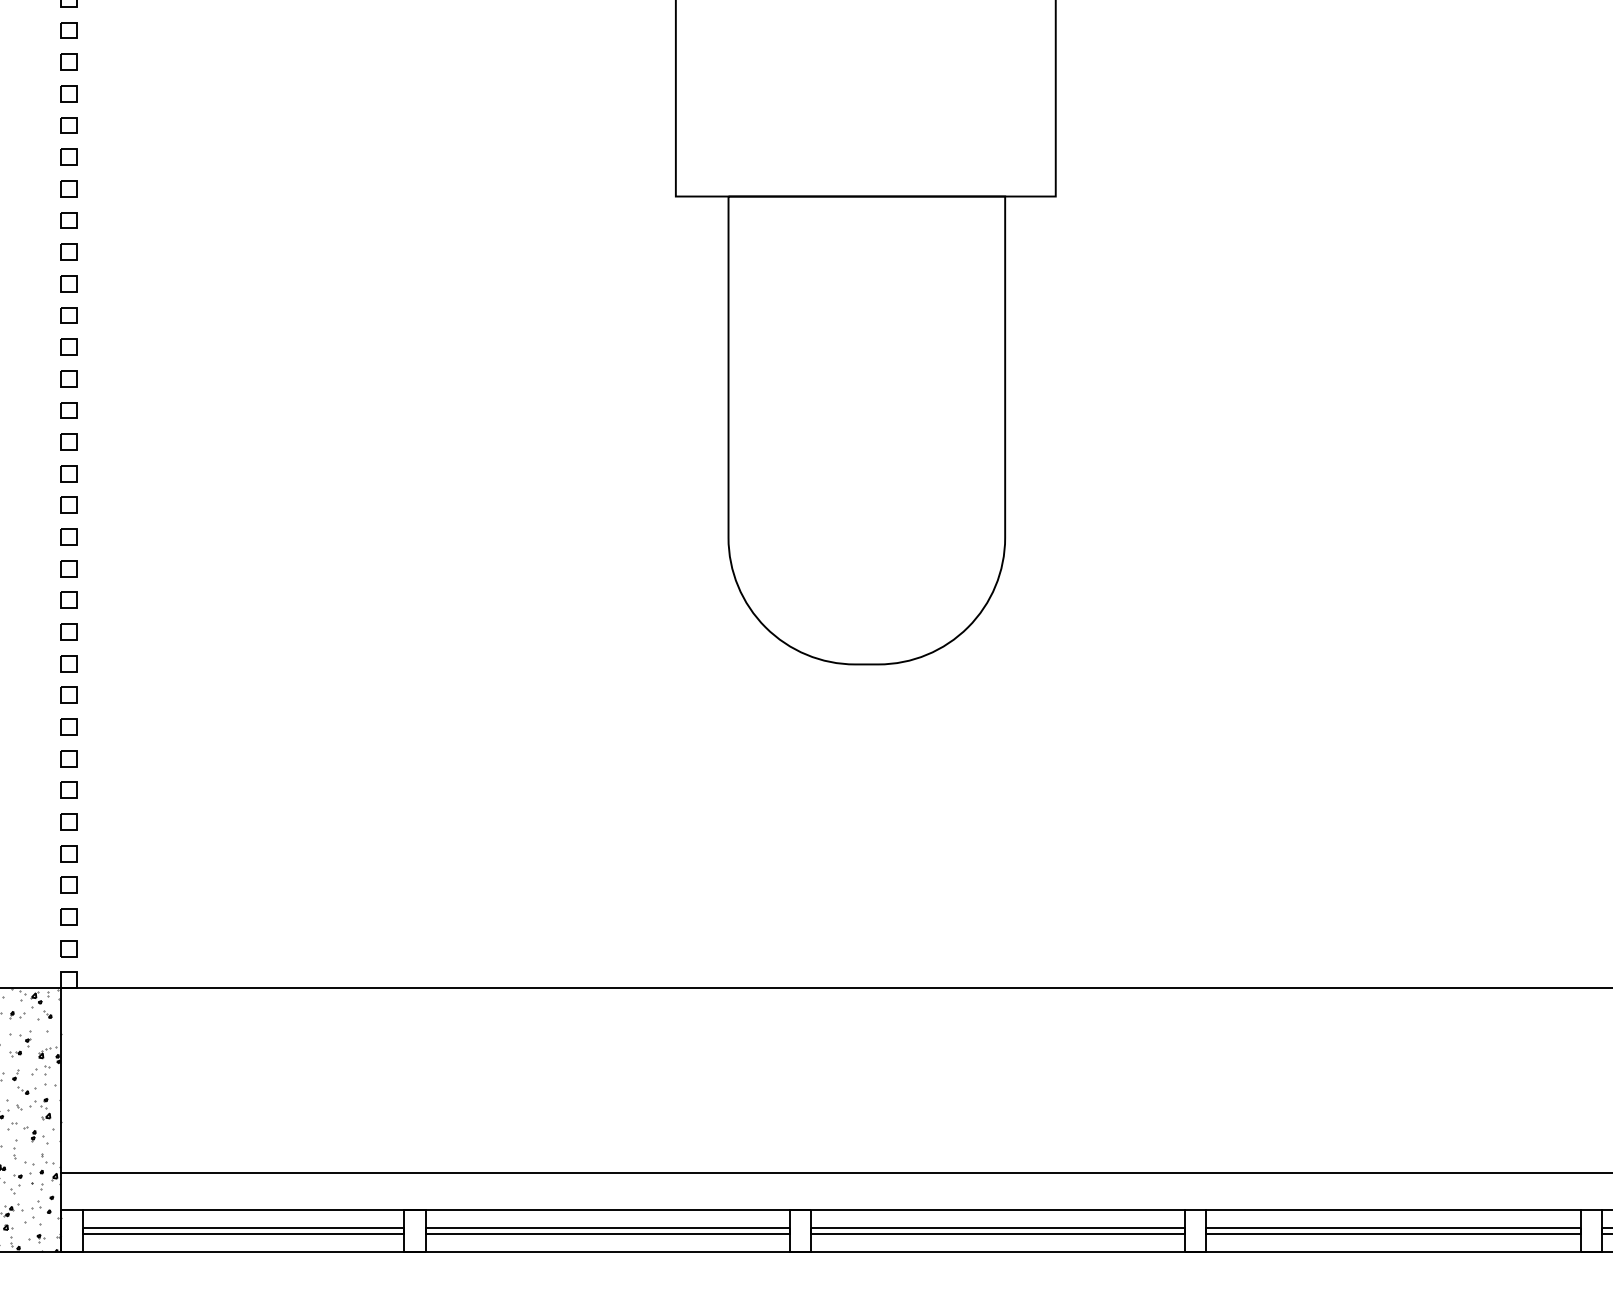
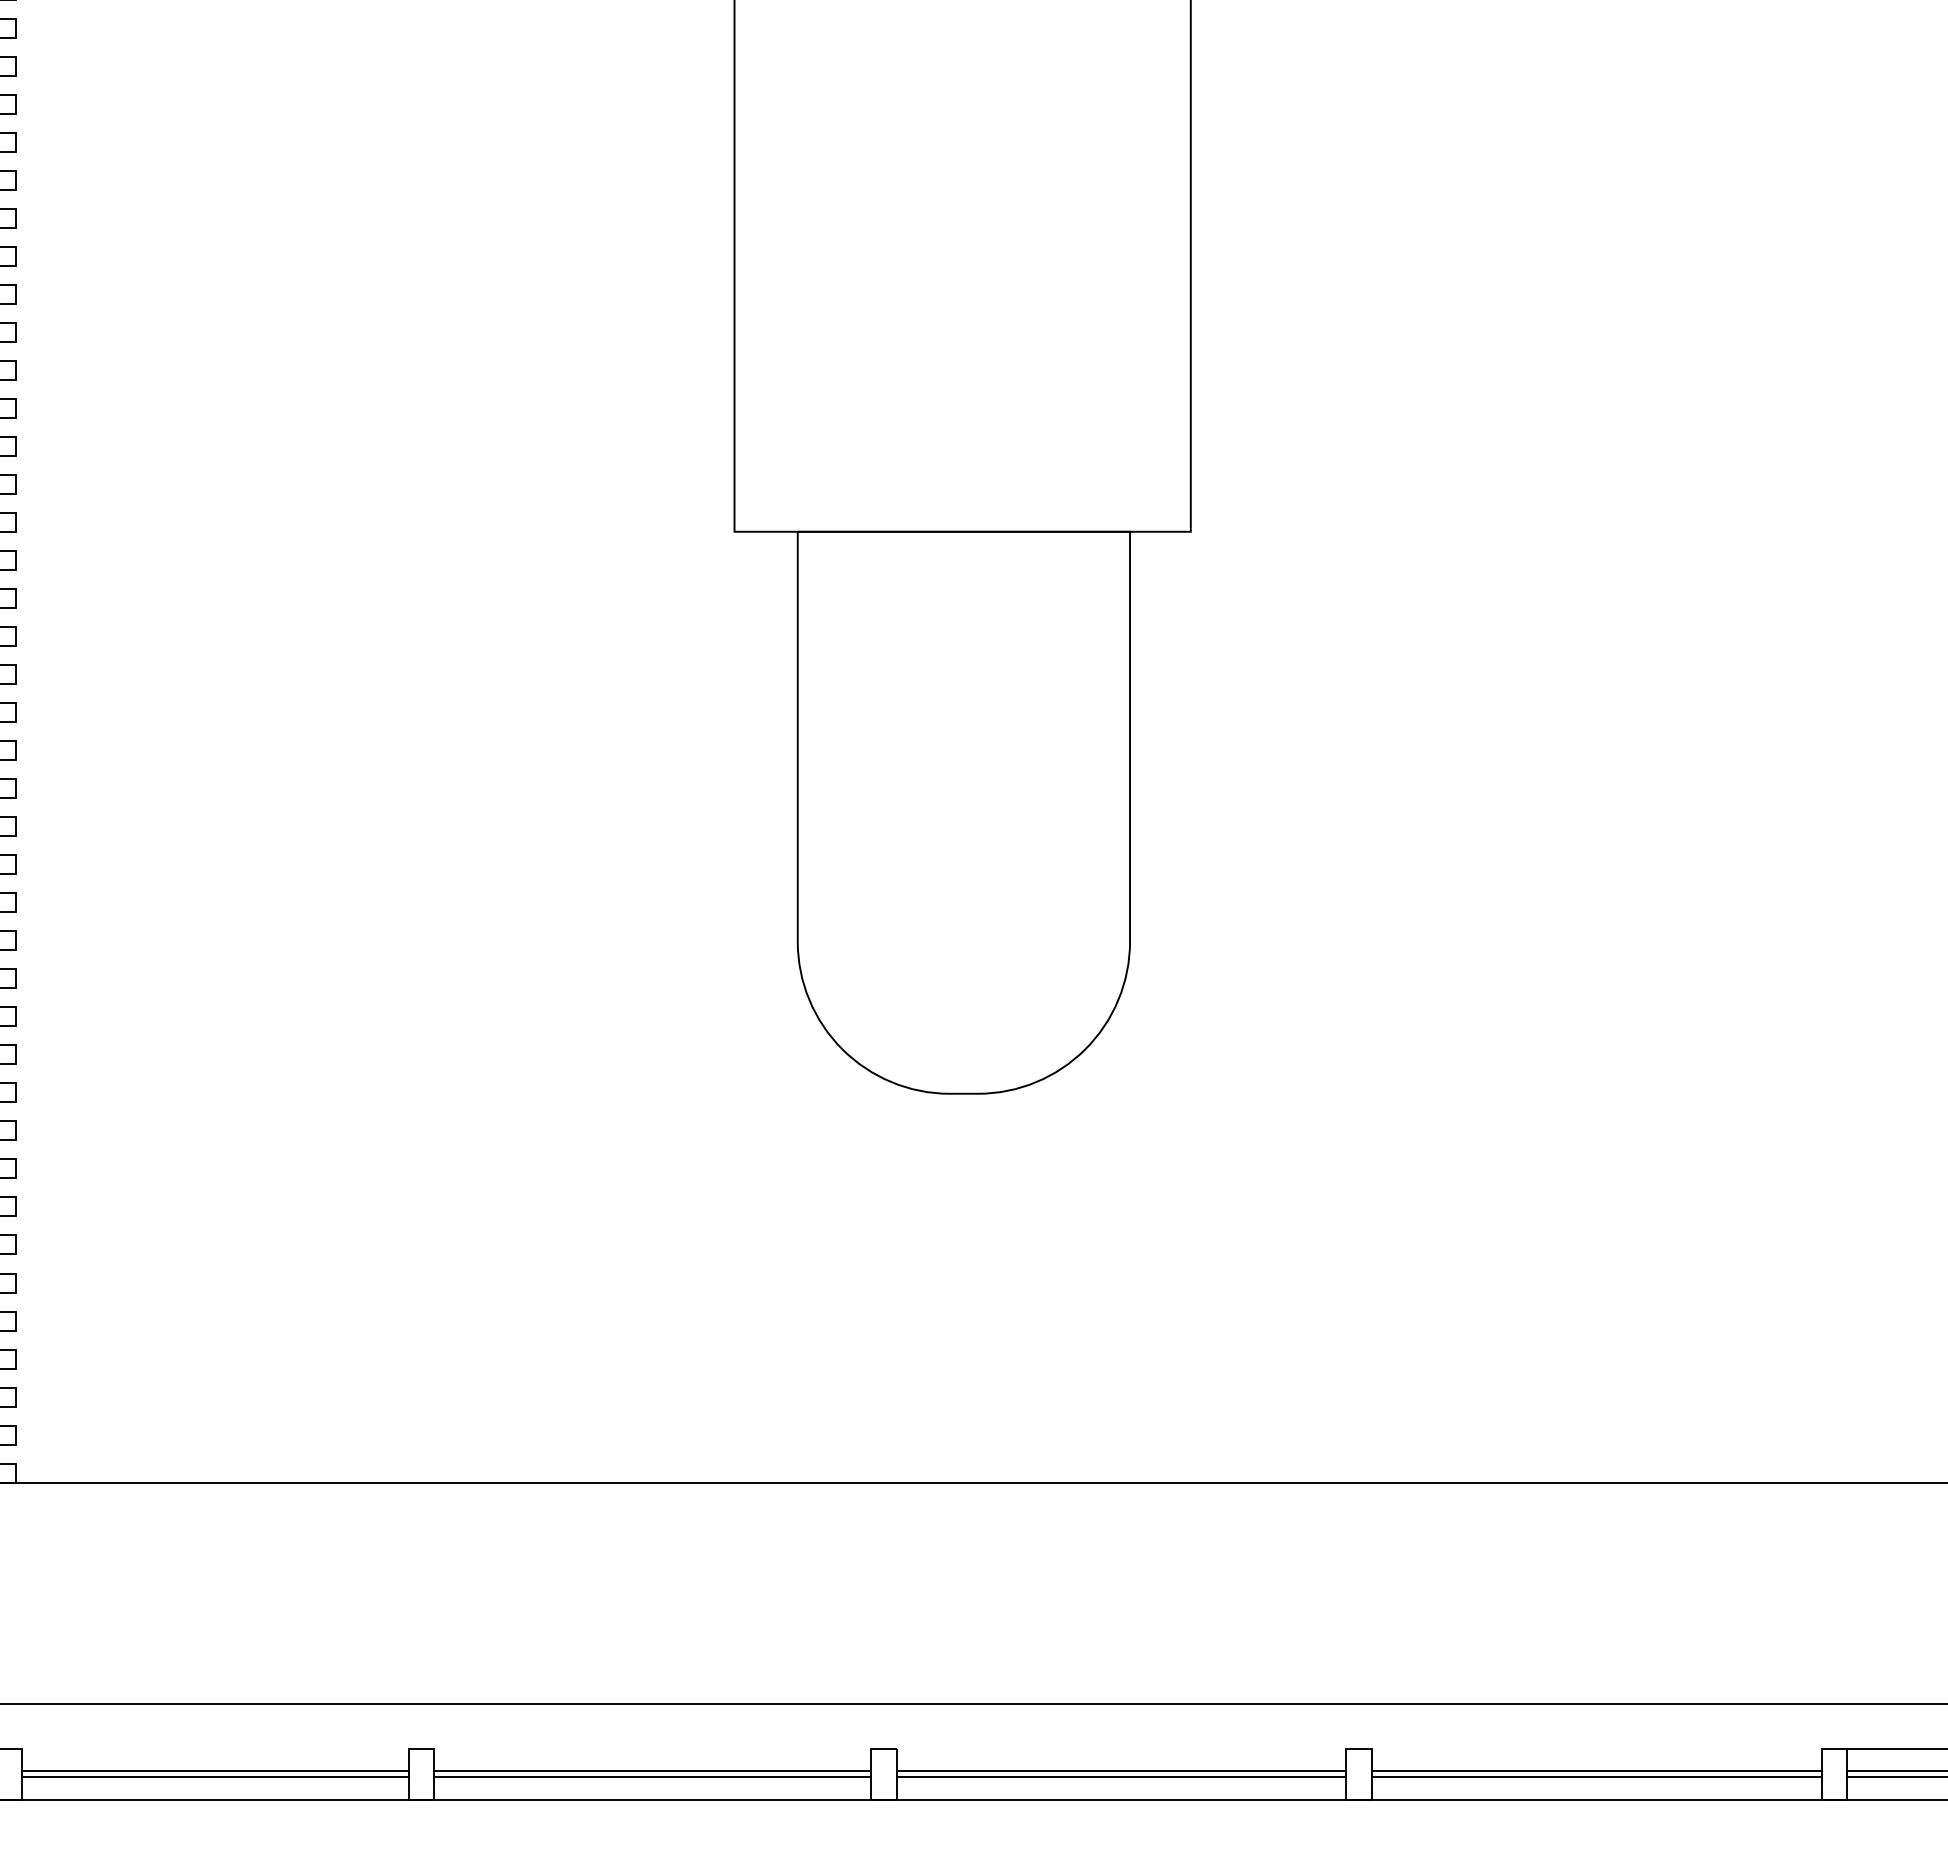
line: (633, 1209) -> (683, 1748), removed
line: (1393, 1209) -> (1596, 1748), removed

